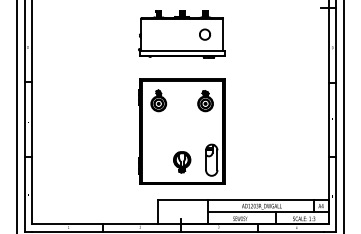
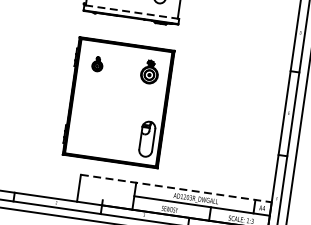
line: (181, 50) -> (131, 11), solid -> dashed
part: (158, 100) -> (97, 63), size x0.6
part: (182, 162) -> (114, 137), removed
line: (243, 199) -> (176, 188), solid -> dashed

